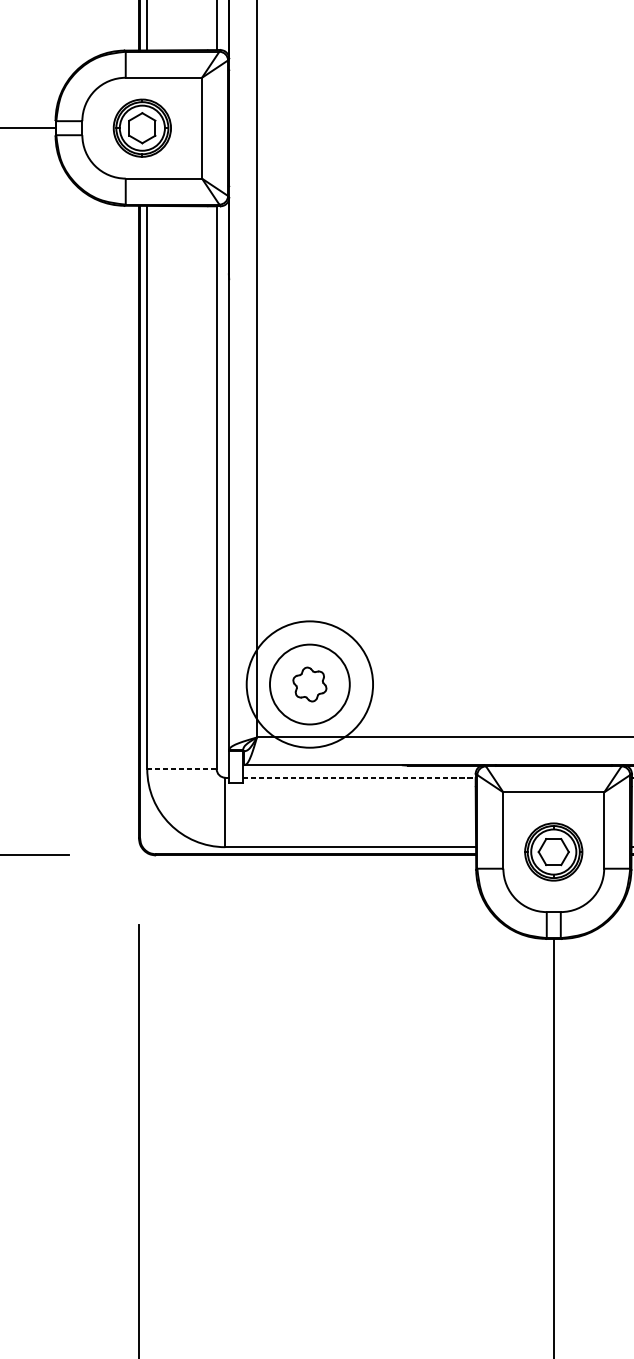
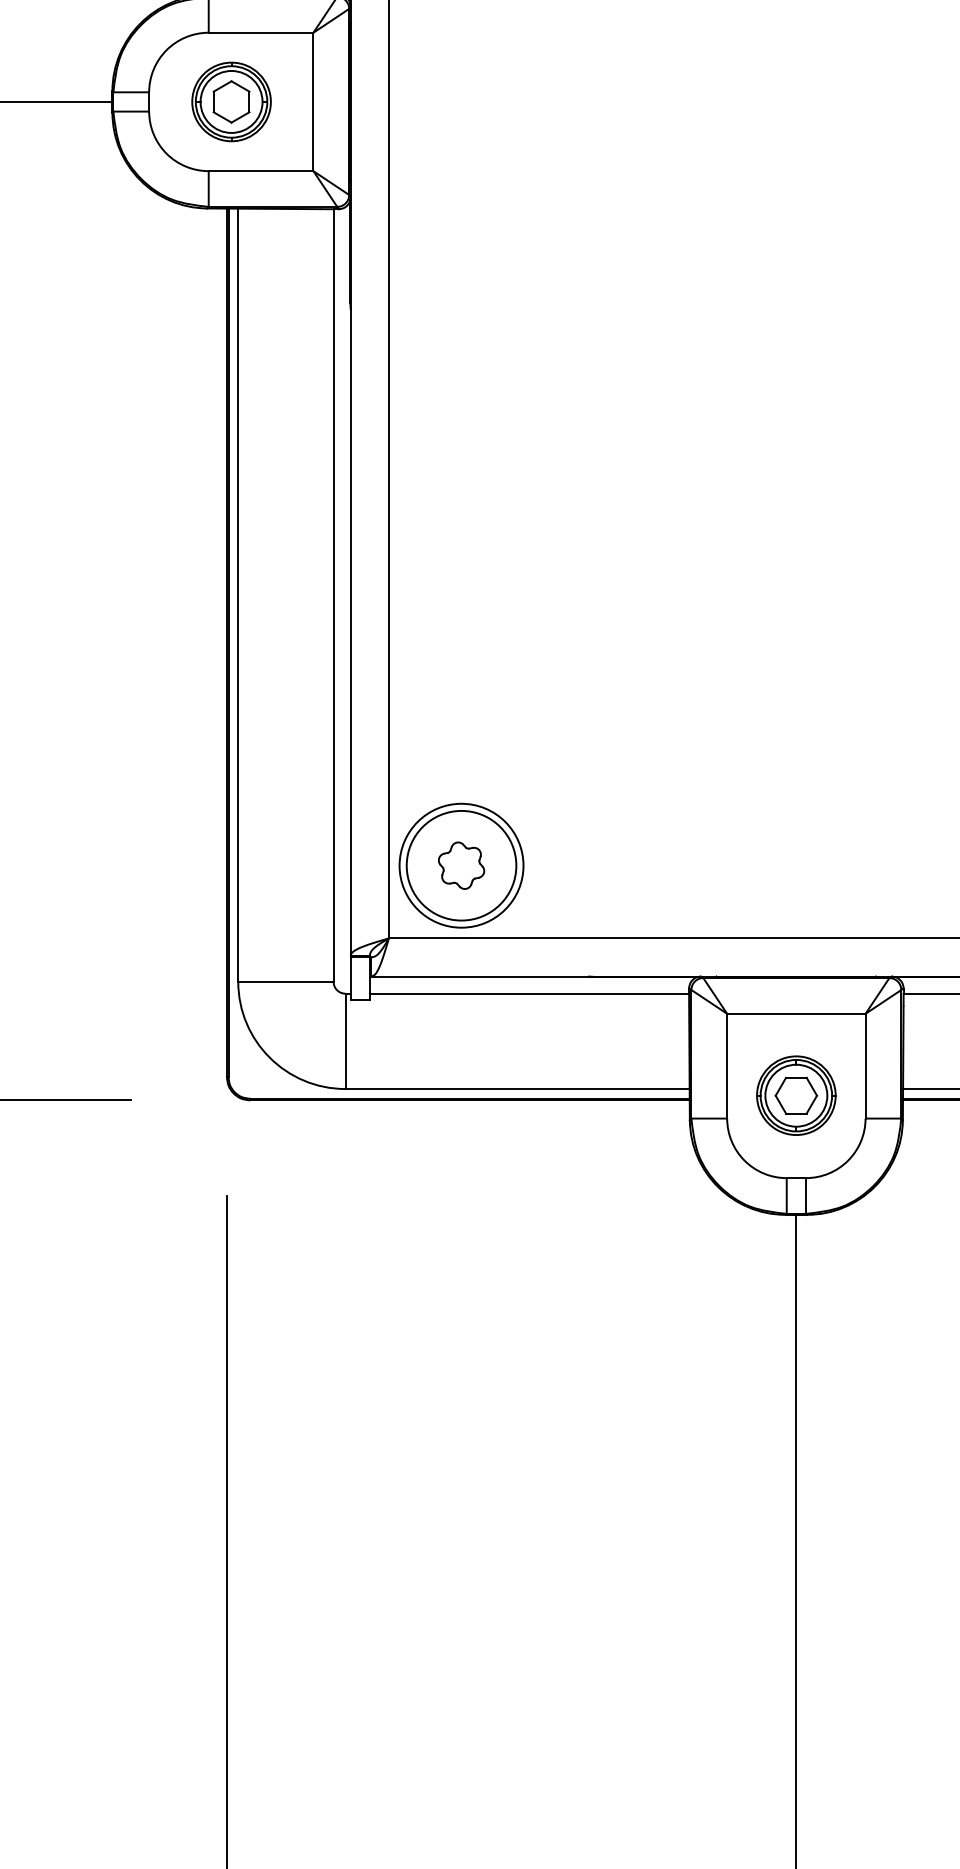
circle: (309, 684) -> (461, 865), size x0.71
line: (181, 768) -> (285, 981), dashed -> solid
line: (359, 777) -> (529, 993), dashed -> solid

